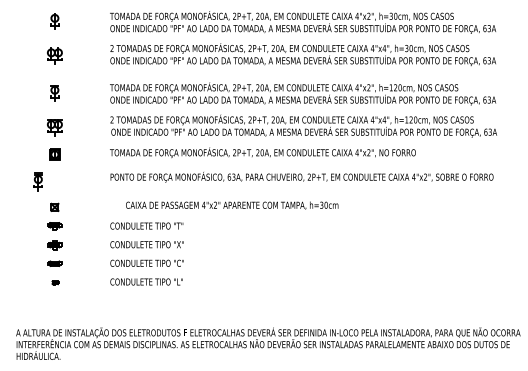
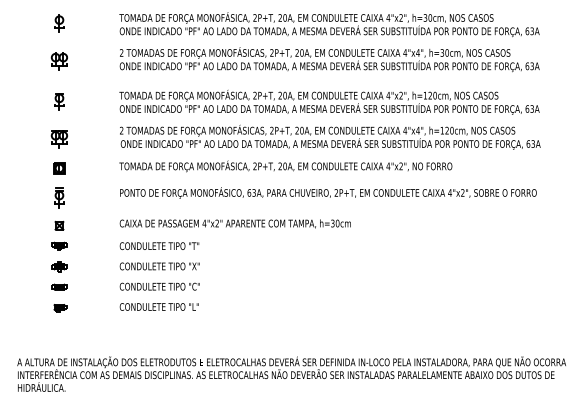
part: (38, 181) -> (59, 197), moved
text: (231, 205) -> (234, 223), moved
part: (55, 283) -> (60, 308), size x1.67

